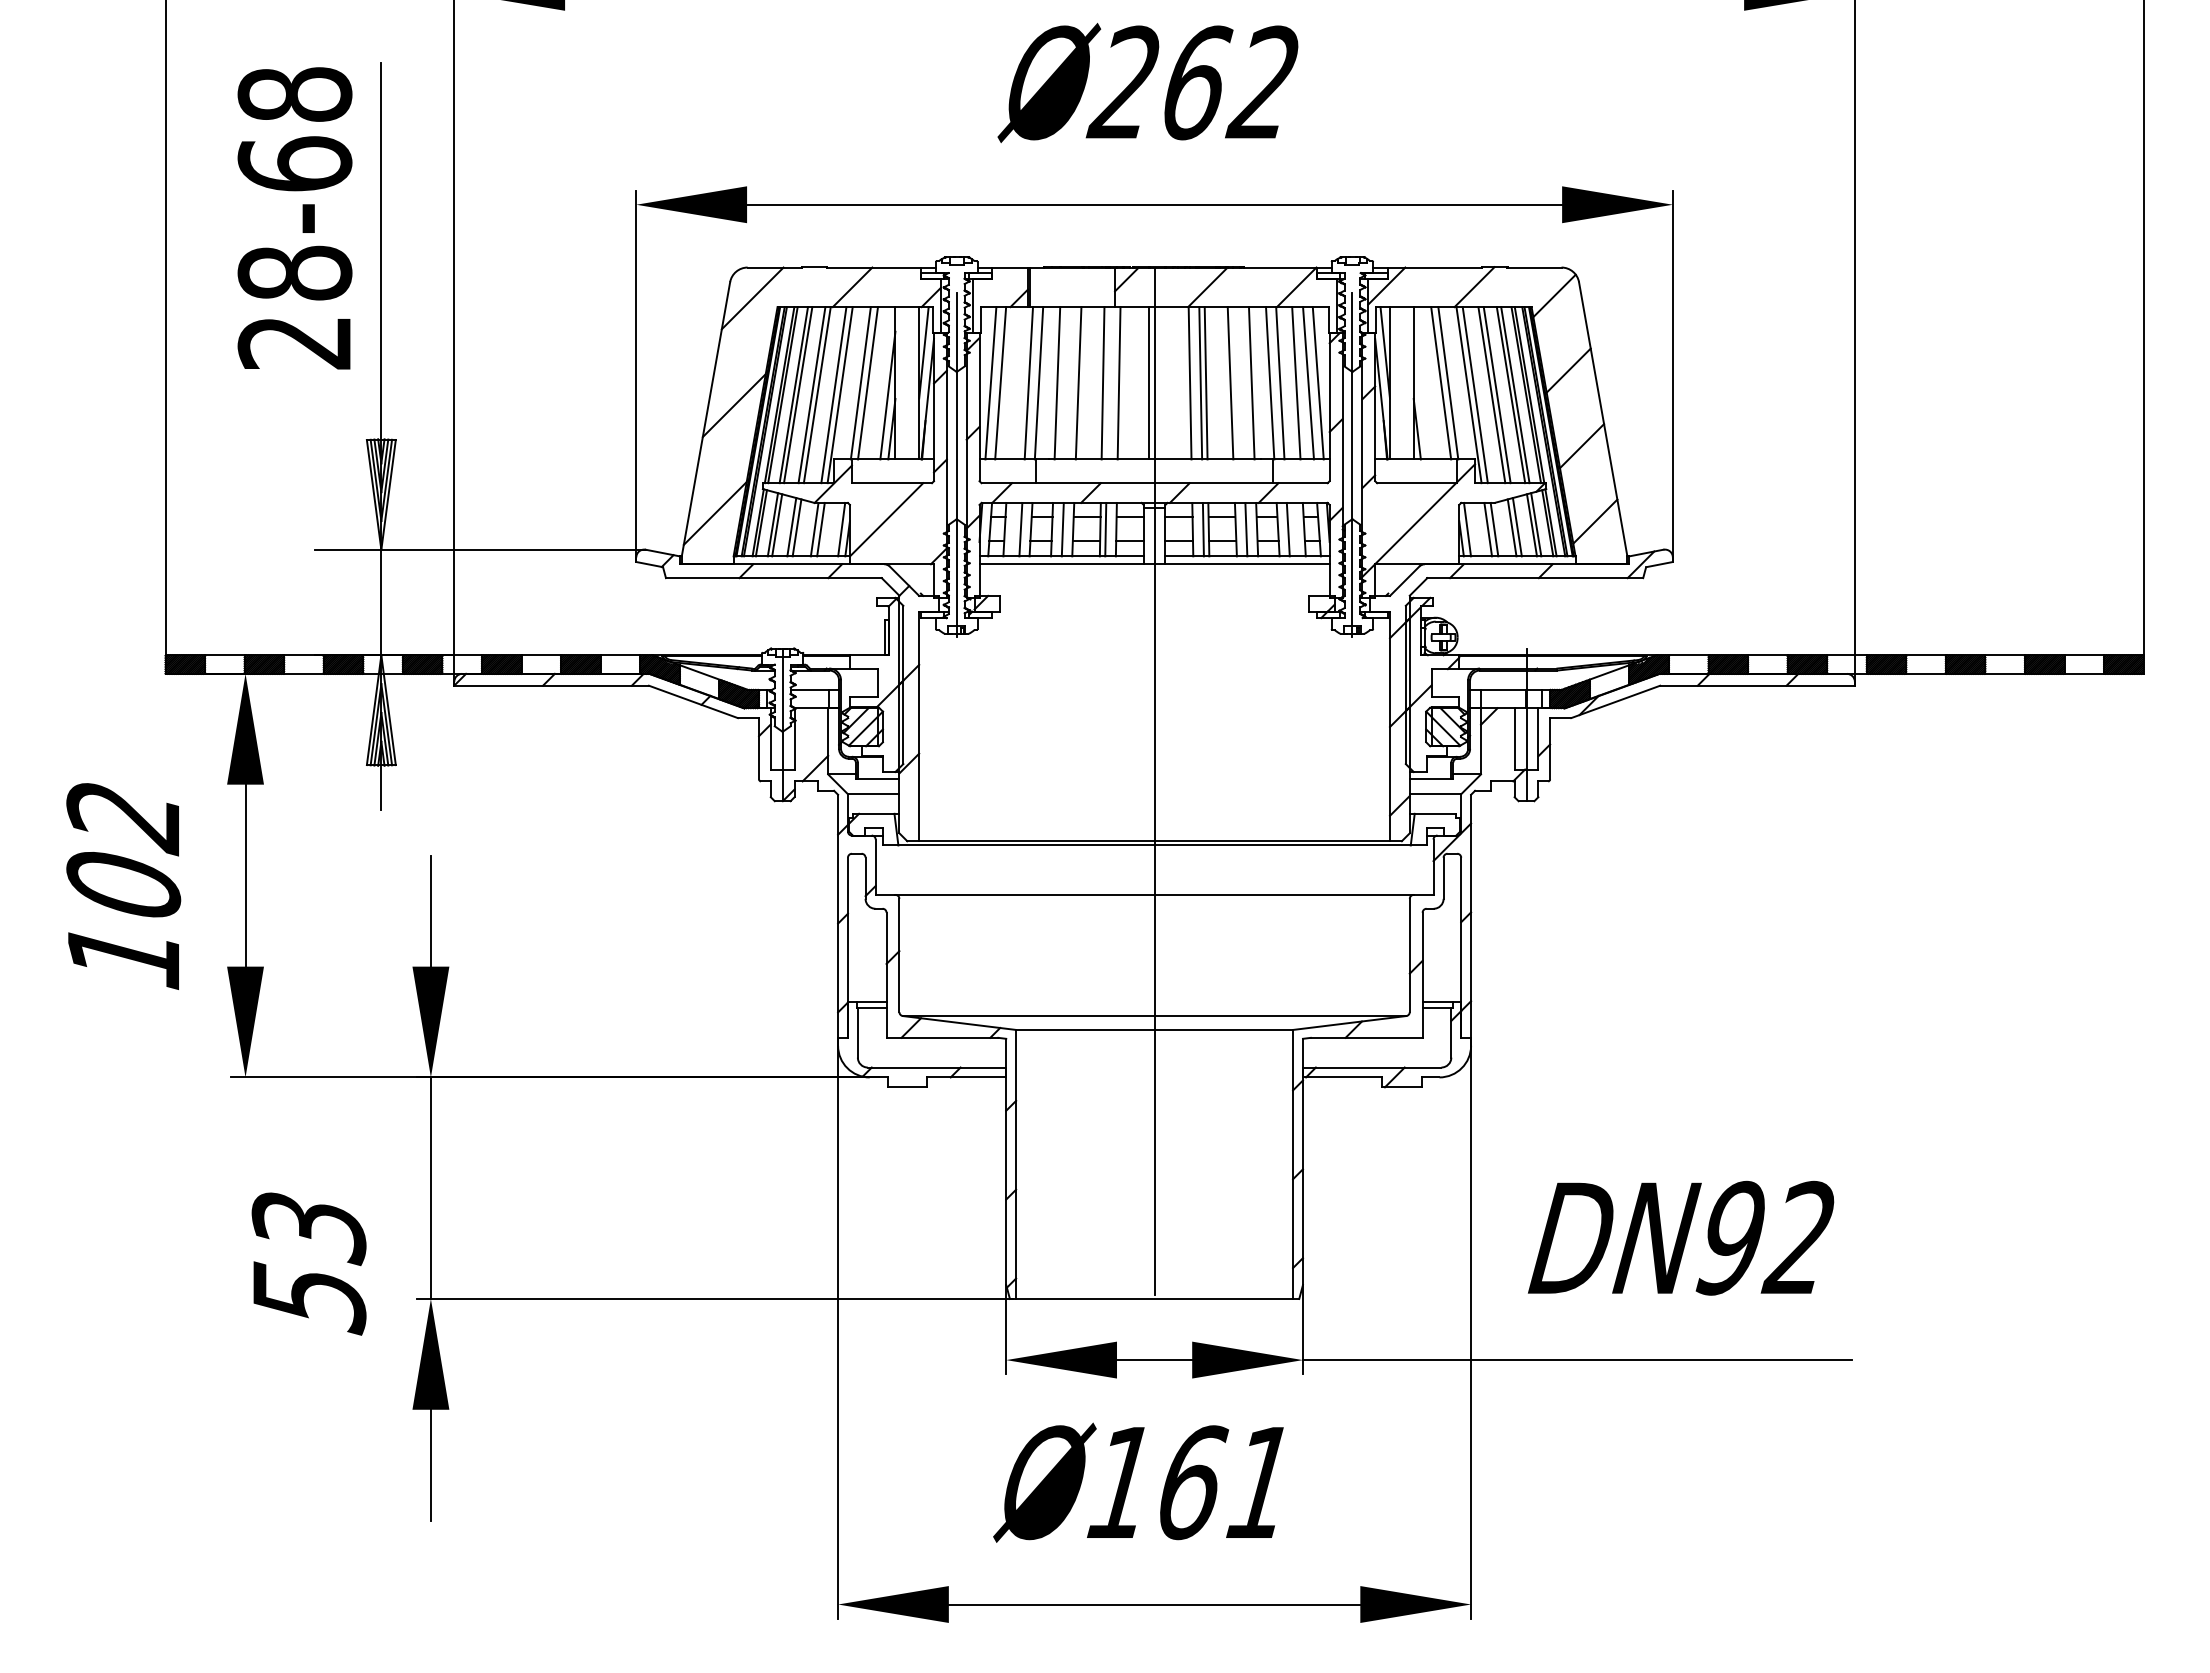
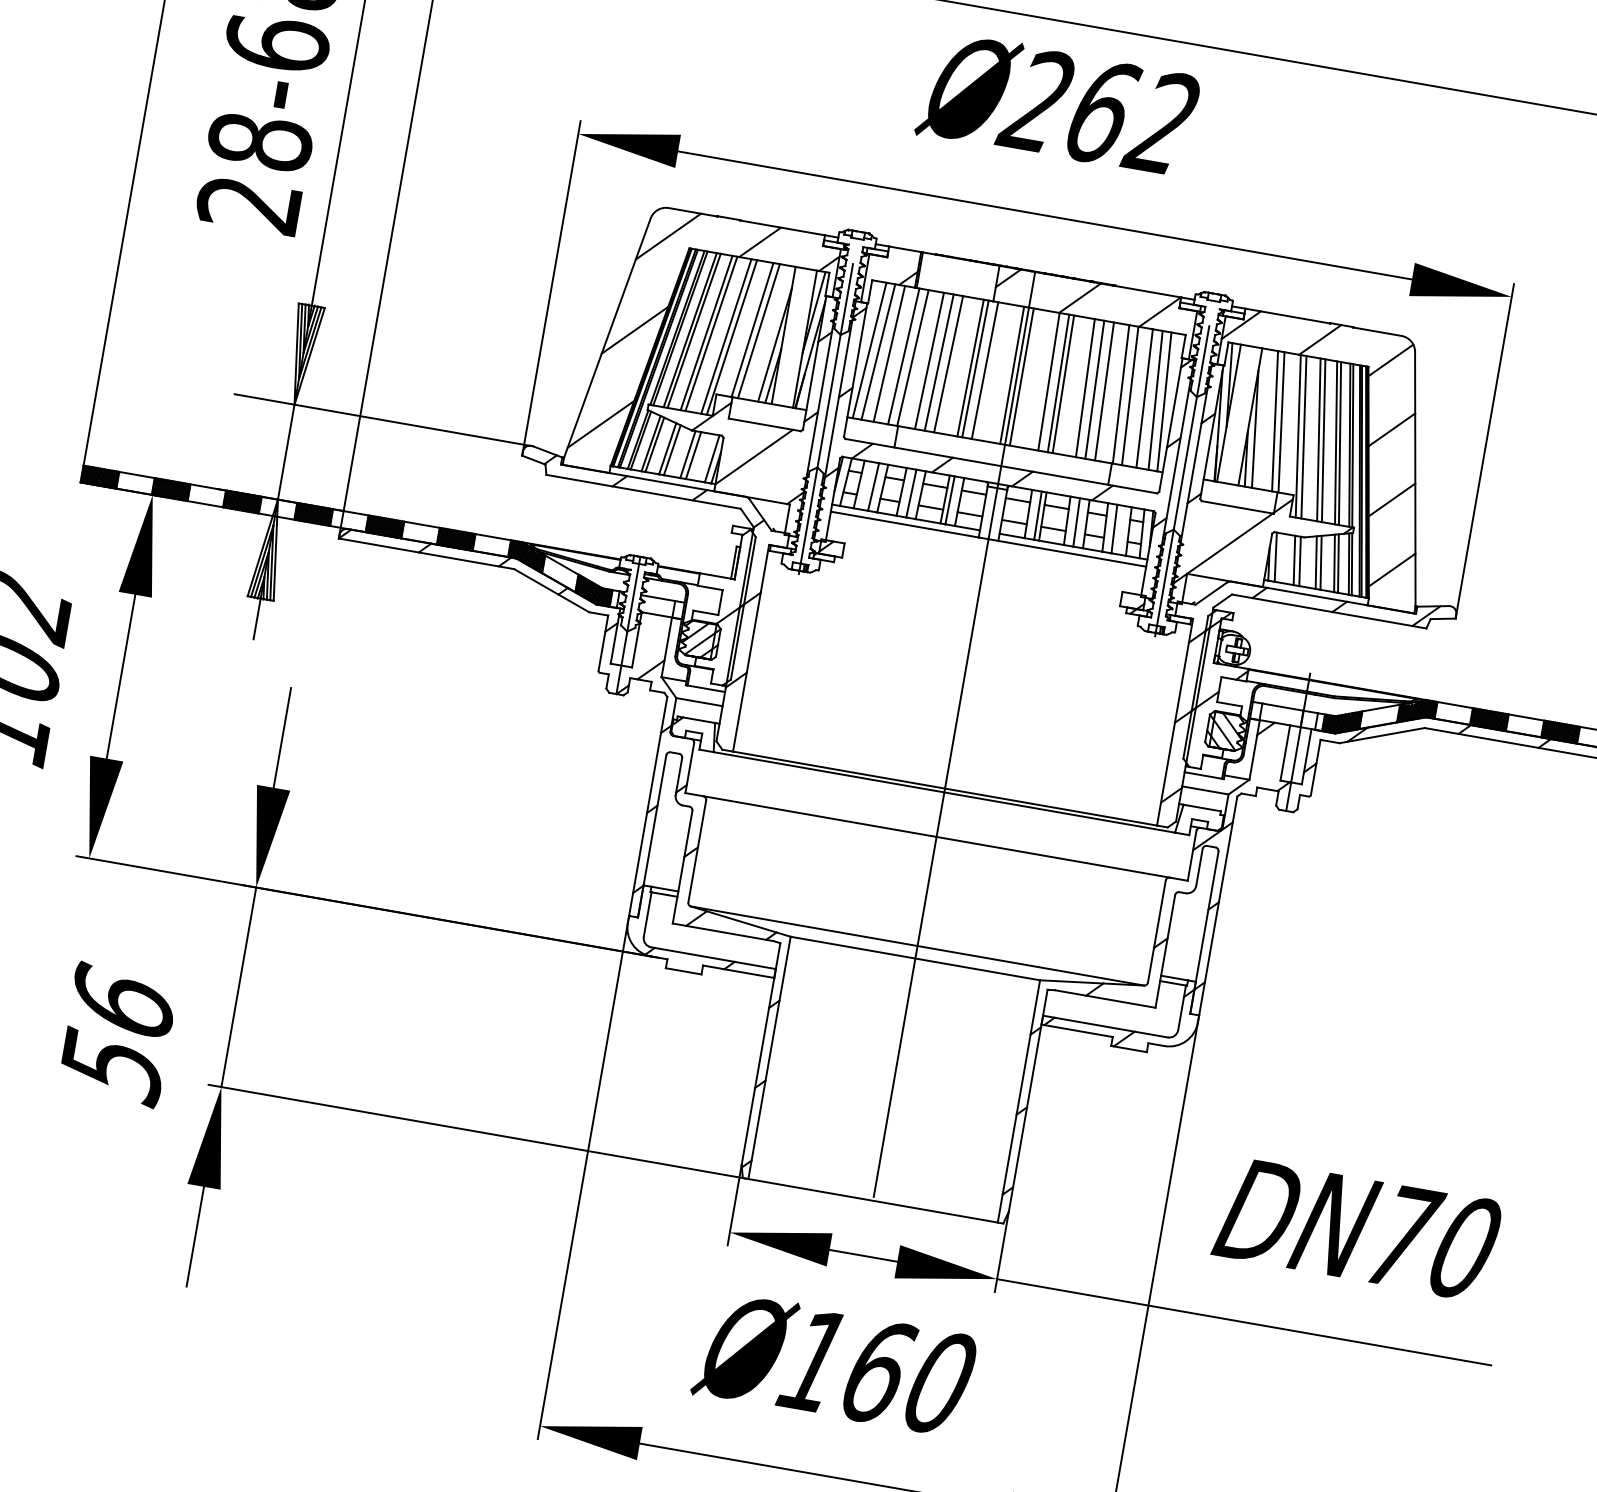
line: (1012, 383) -> (889, 354), added
line: (1067, 383) -> (938, 362), added
line: (1108, 383) -> (975, 369), added
line: (1159, 383) -> (1021, 377), added
line: (1240, 383) -> (1094, 389), added
line: (1420, 395) -> (1254, 429), added
text: (308, 1227) -> (122, 1003), 53 -> 56
text: (1764, 1237) -> (1431, 1241), DN92 -> DN70
text: (1260, 1482) -> (939, 1382), 161 -> 160

